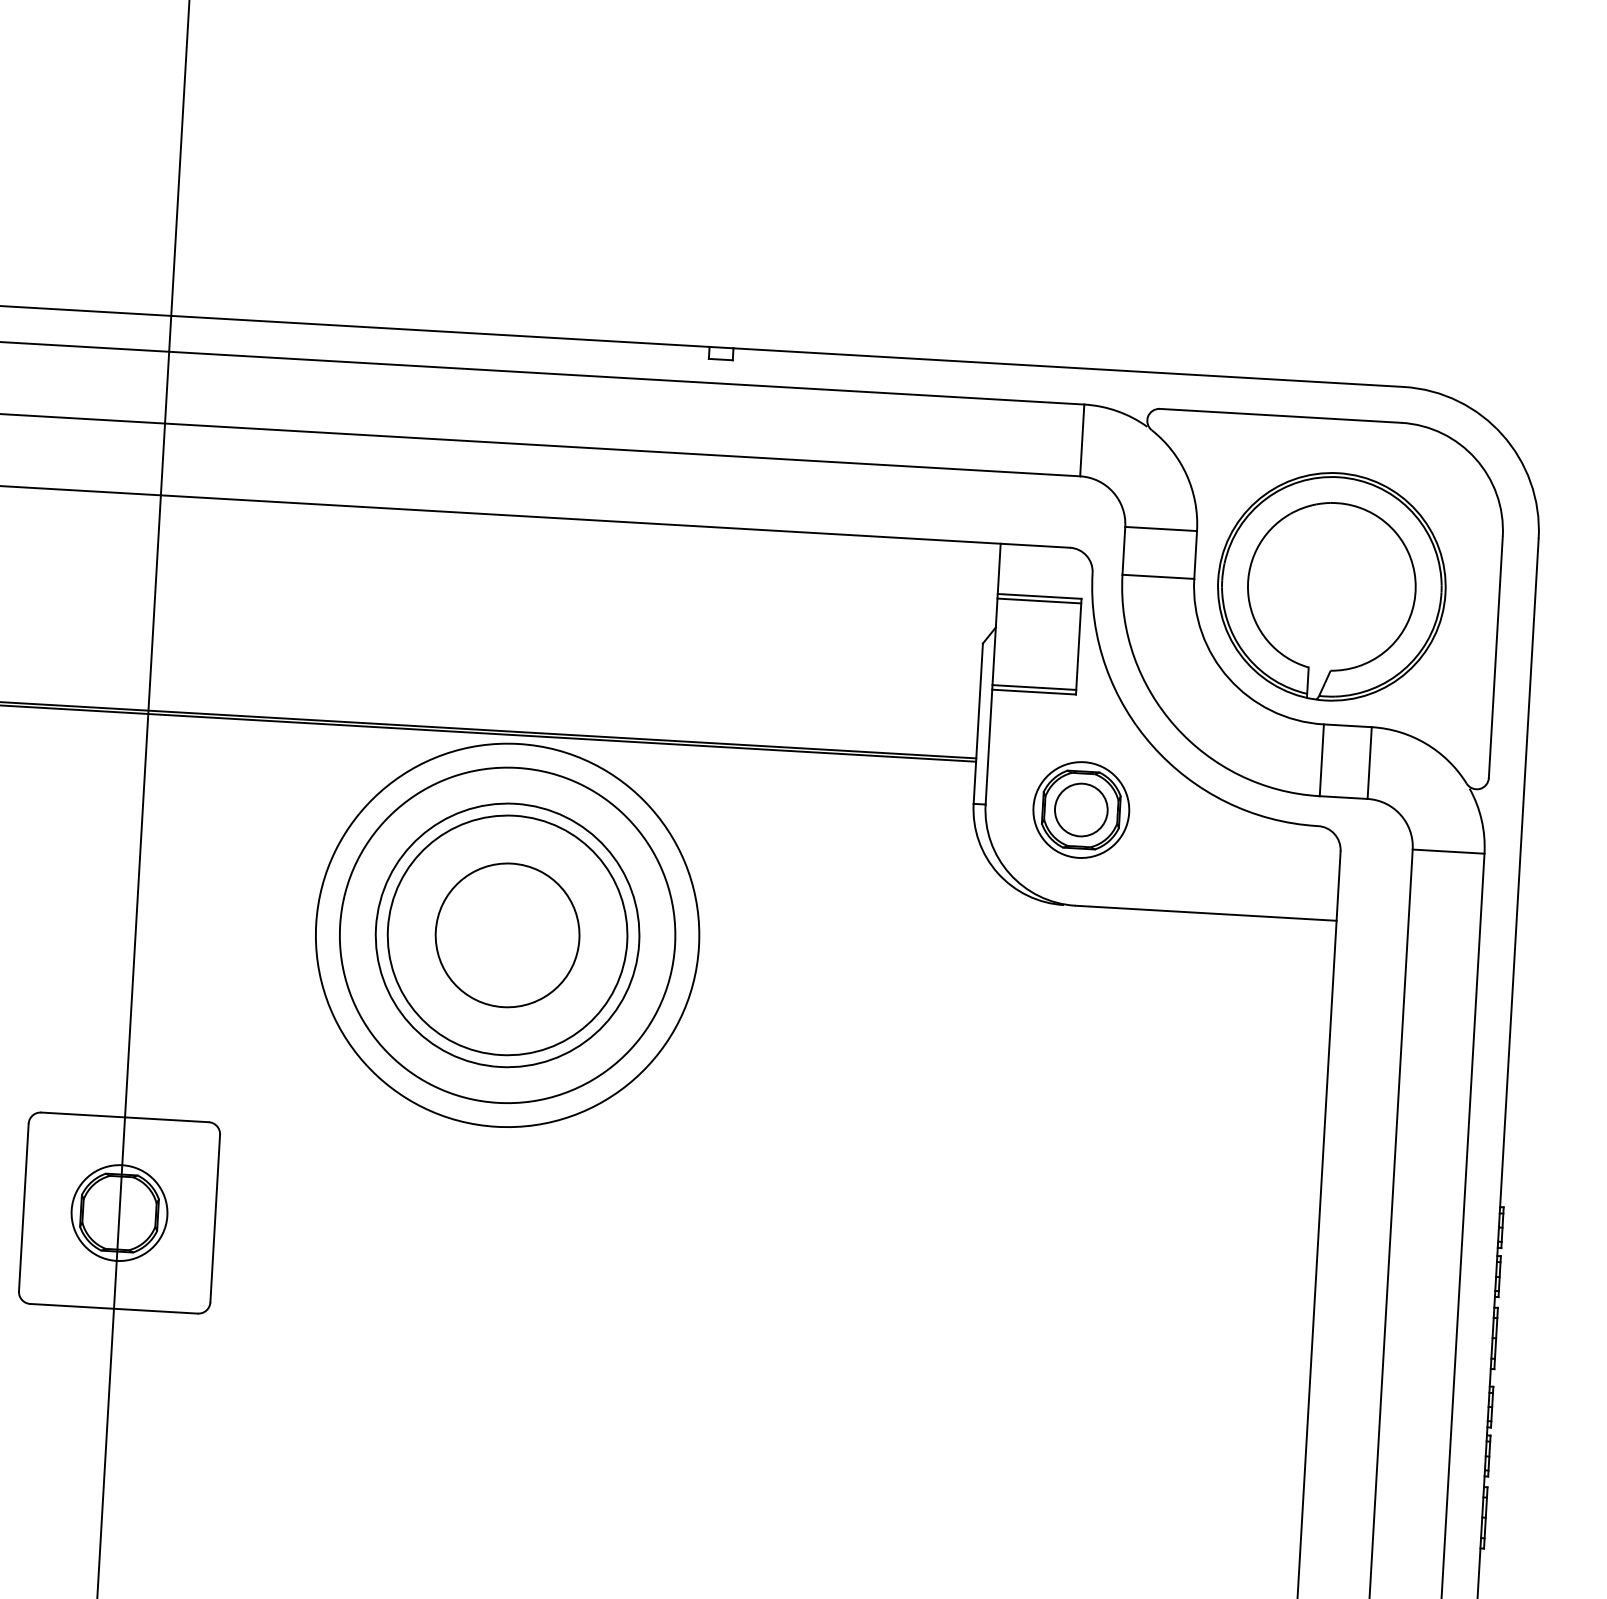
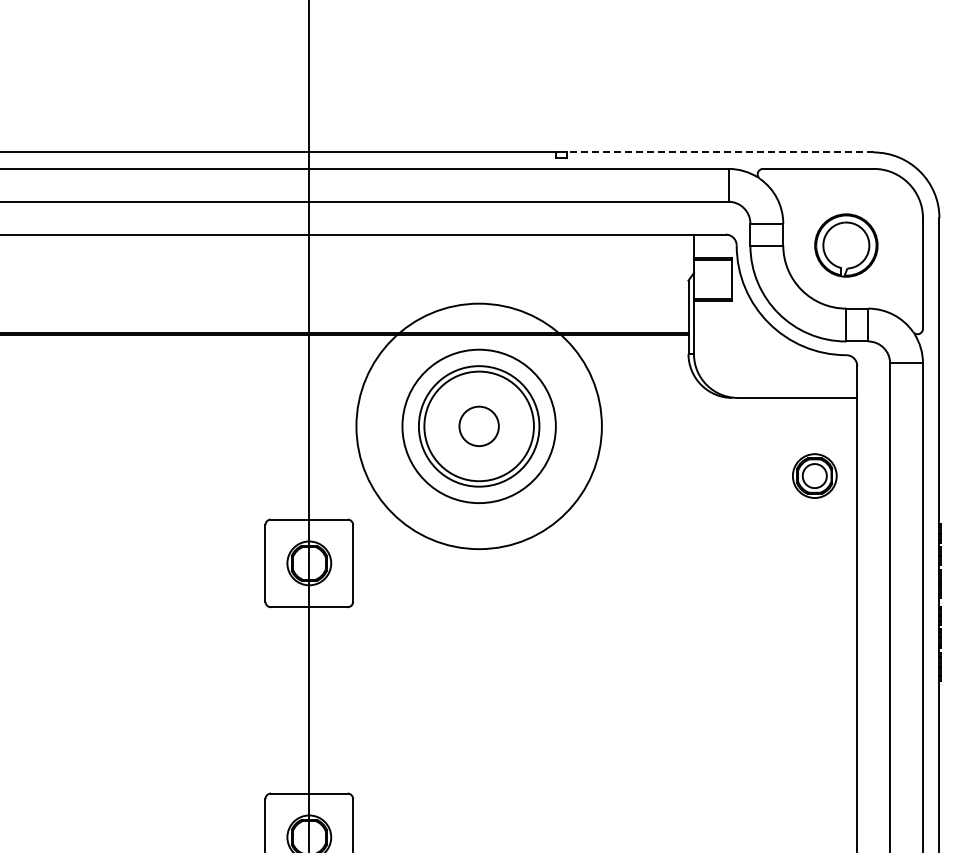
line: (1066, 367) -> (719, 152), solid -> dashed
part: (1332, 586) -> (846, 245), size x0.6
part: (1080, 808) -> (814, 475), moved
circle: (506, 935) -> (478, 426), size x1.4
circle: (508, 935) -> (479, 426), size x0.6

